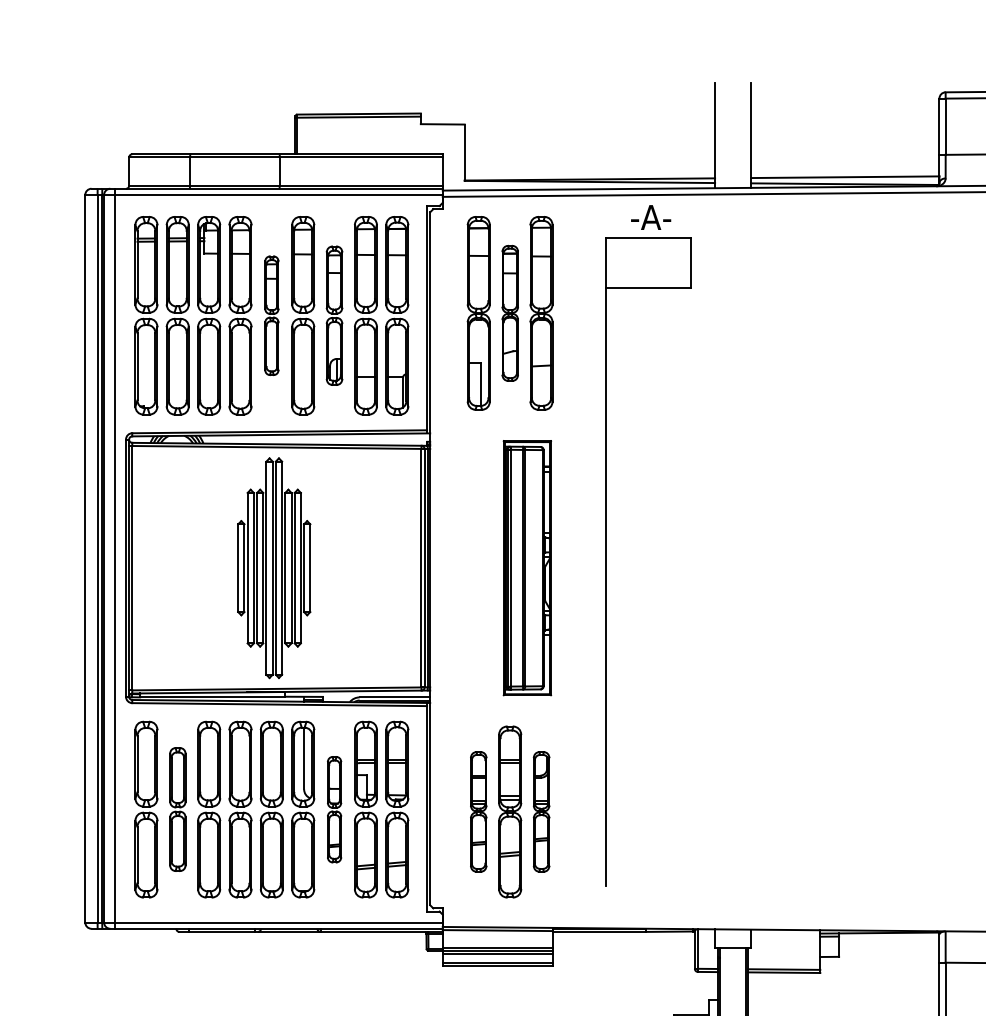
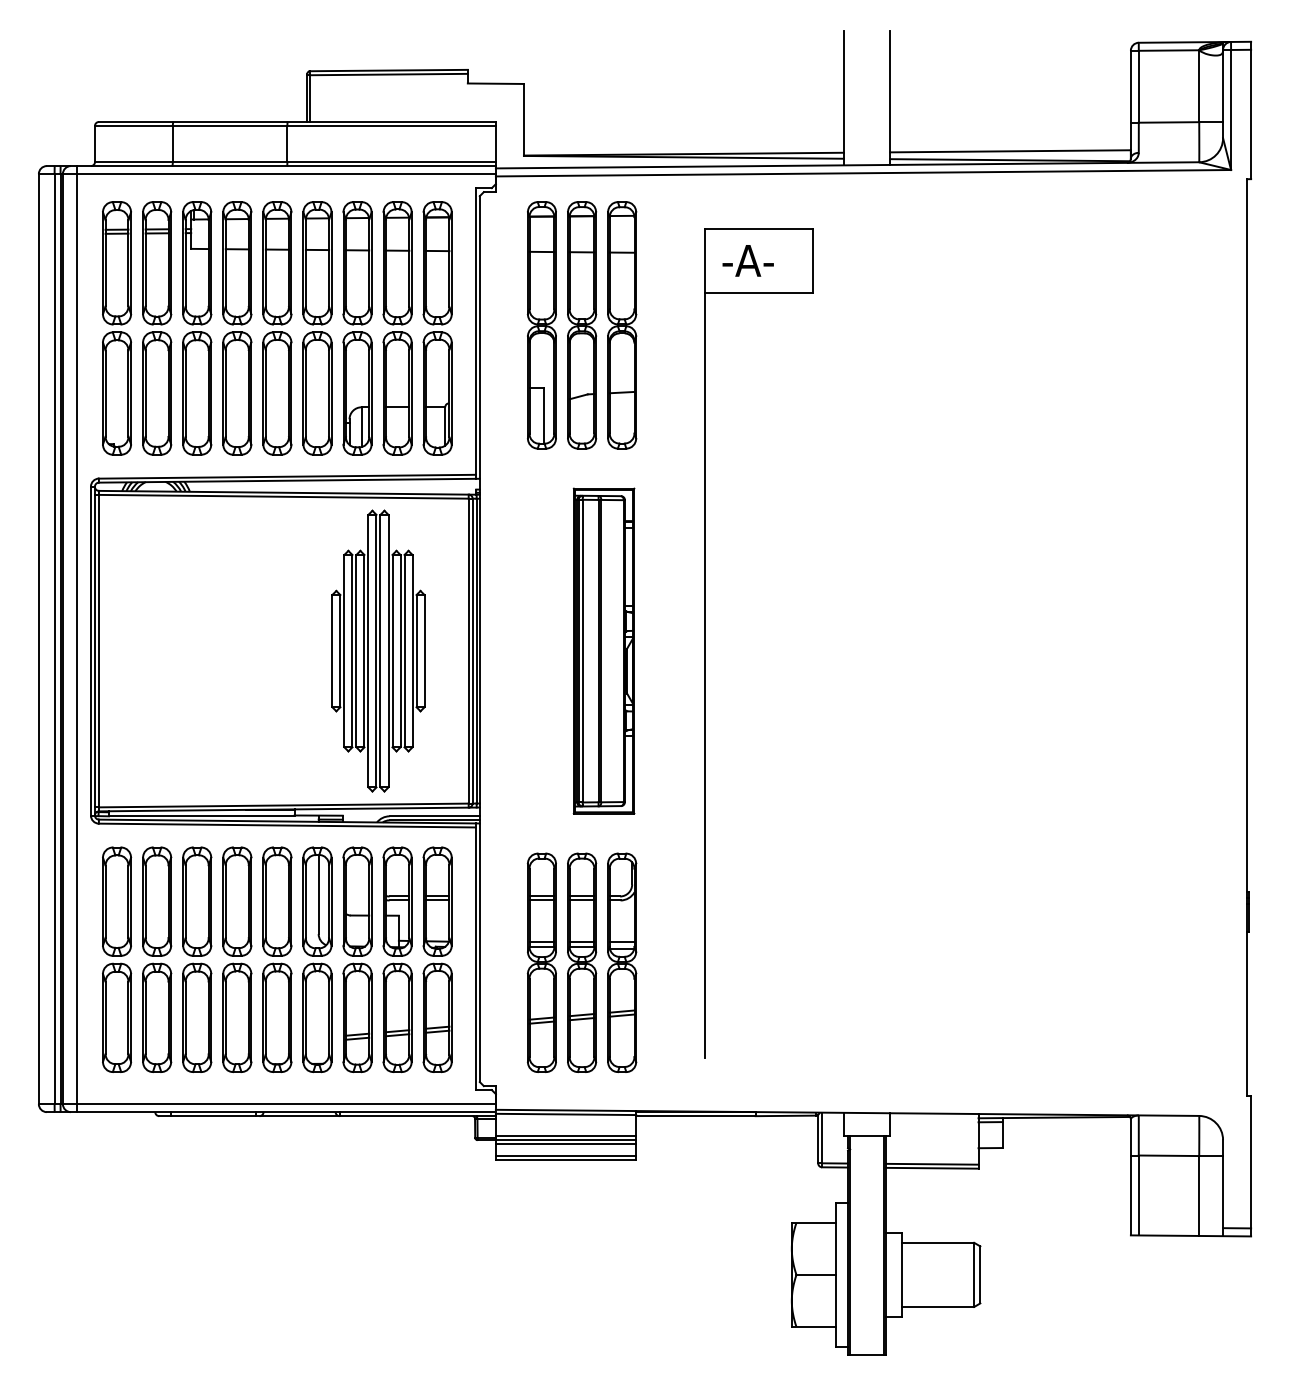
text: (650, 217) -> (747, 260), moved
part: (510, 313) -> (582, 325), size x1.43
part: (271, 315) -> (277, 328), size x1.67
part: (334, 315) -> (357, 328), size x1.43
part: (274, 567) -> (378, 650), moved
part: (178, 809) -> (157, 959), size x1.43
part: (334, 809) -> (357, 959), size x1.67
part: (478, 811) -> (541, 962), size x1.43
part: (541, 811) -> (622, 962), size x1.43

